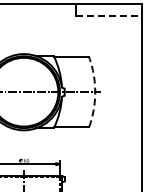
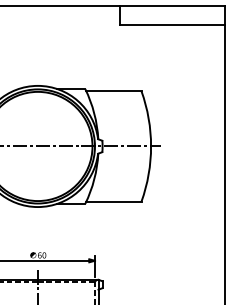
line: (108, 15) -> (172, 24), dashed -> solid
arc: (95, 92) -> (151, 146), dashed -> solid

